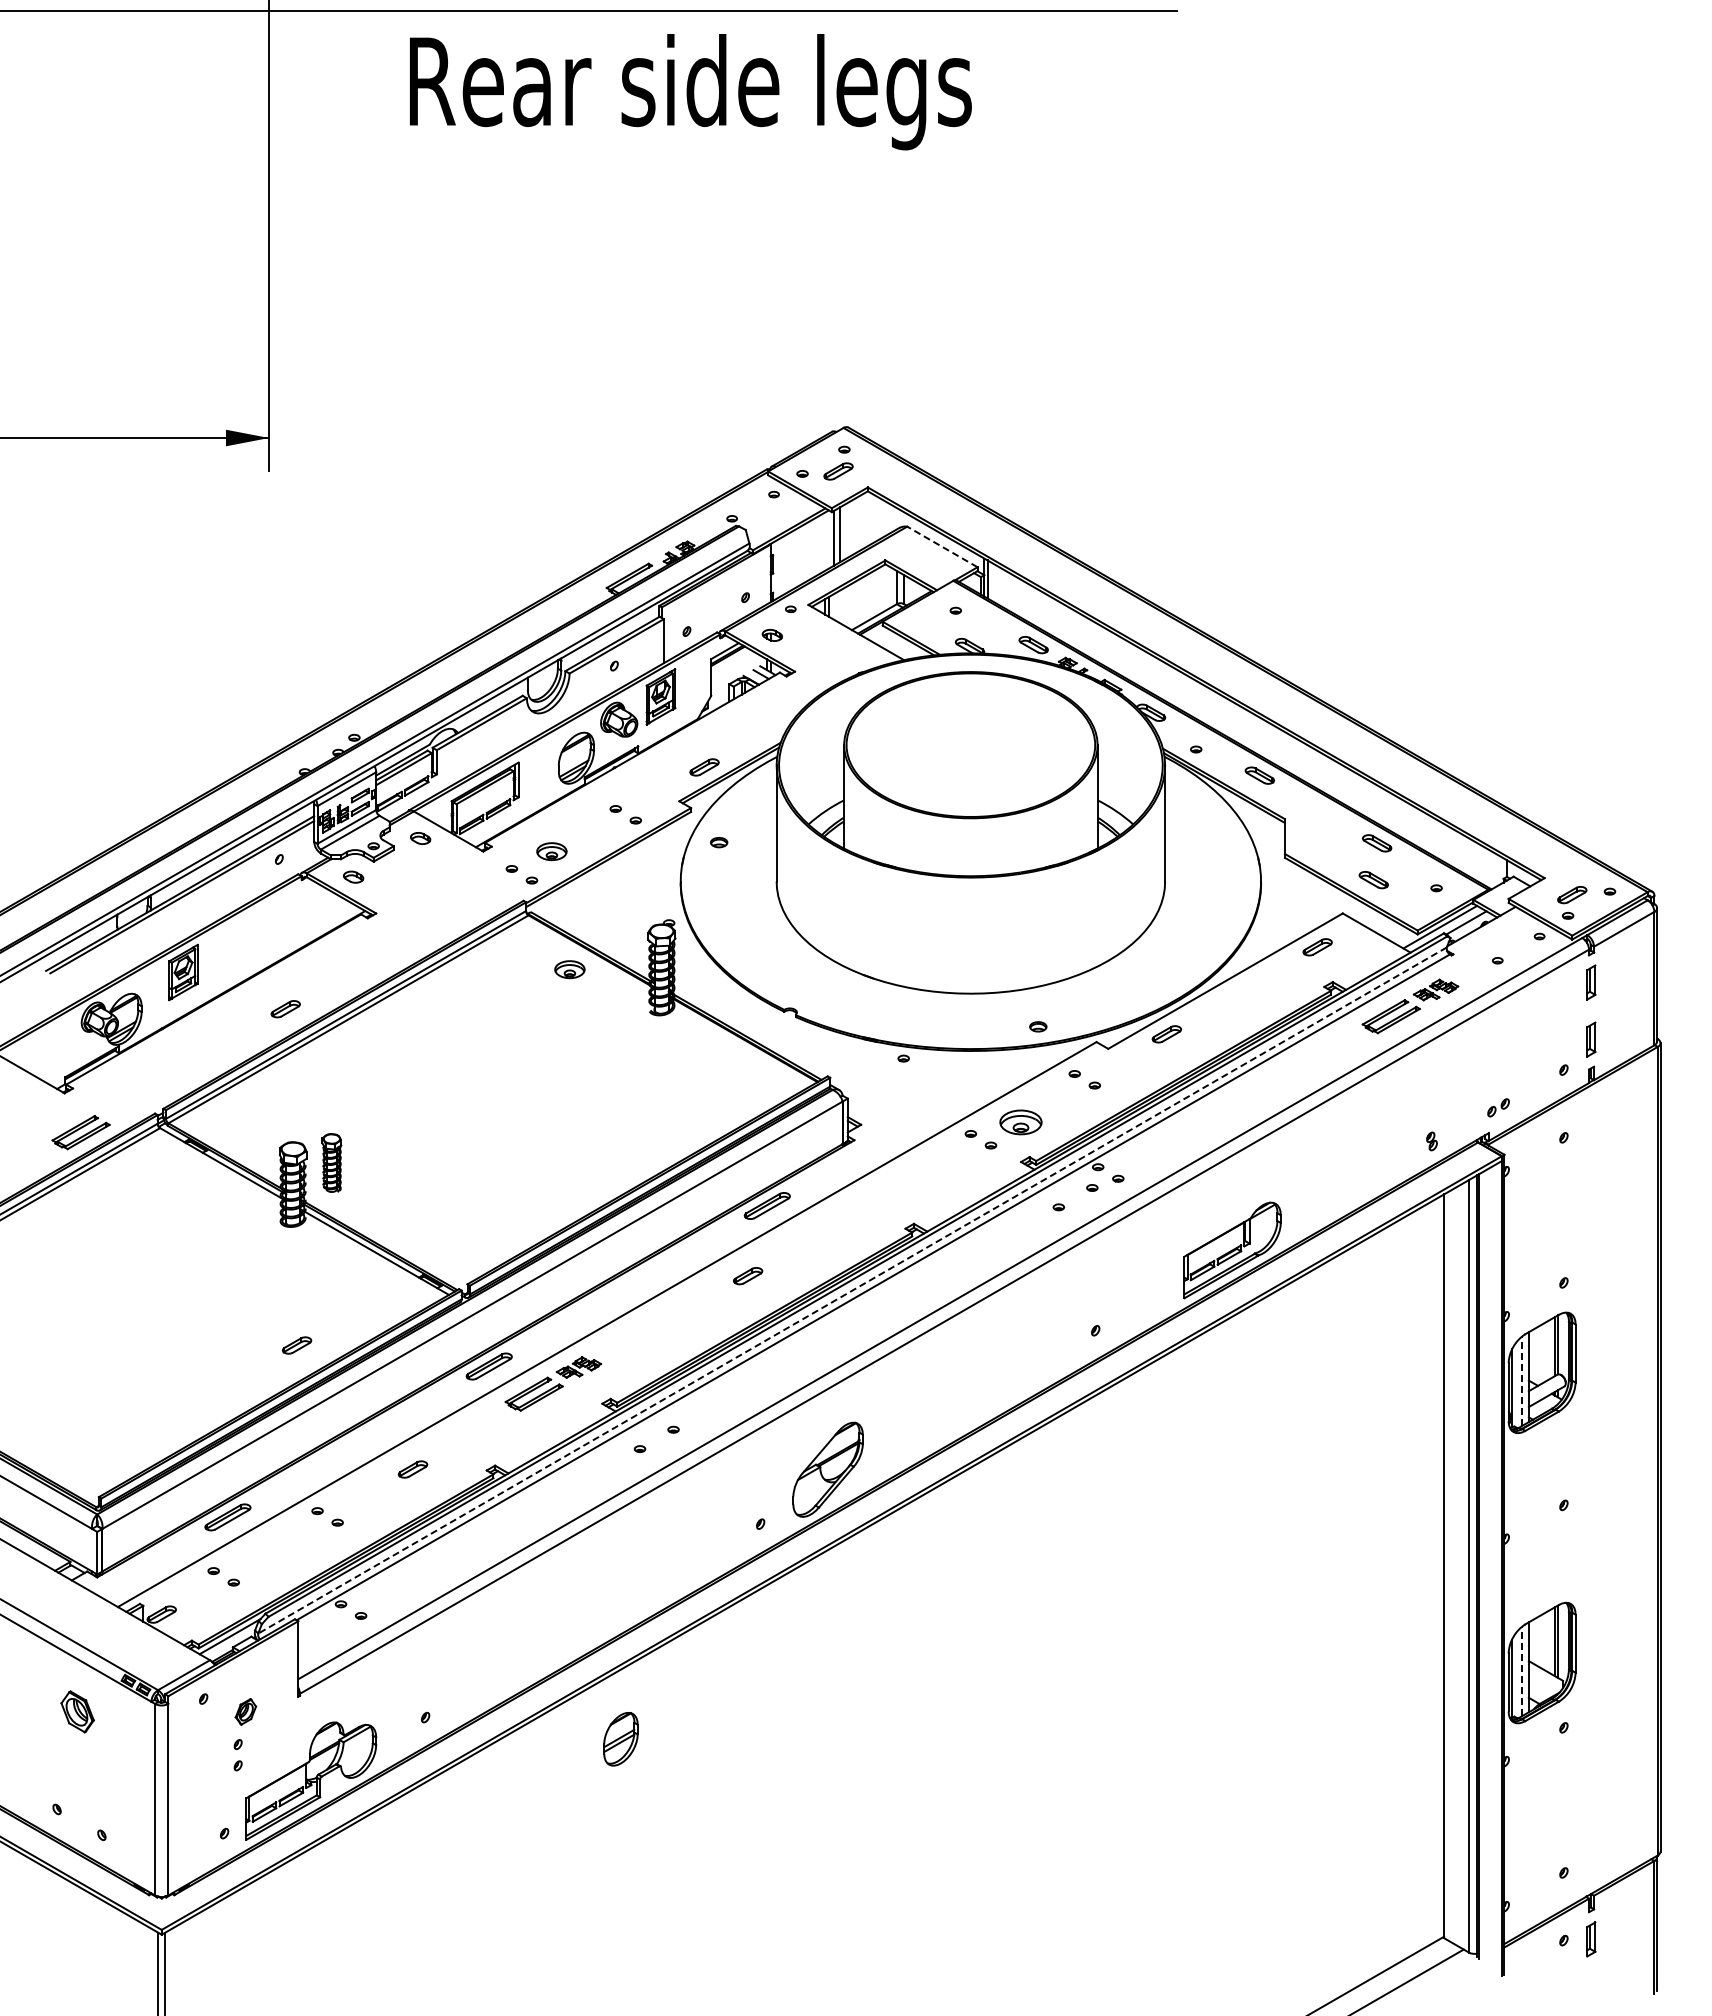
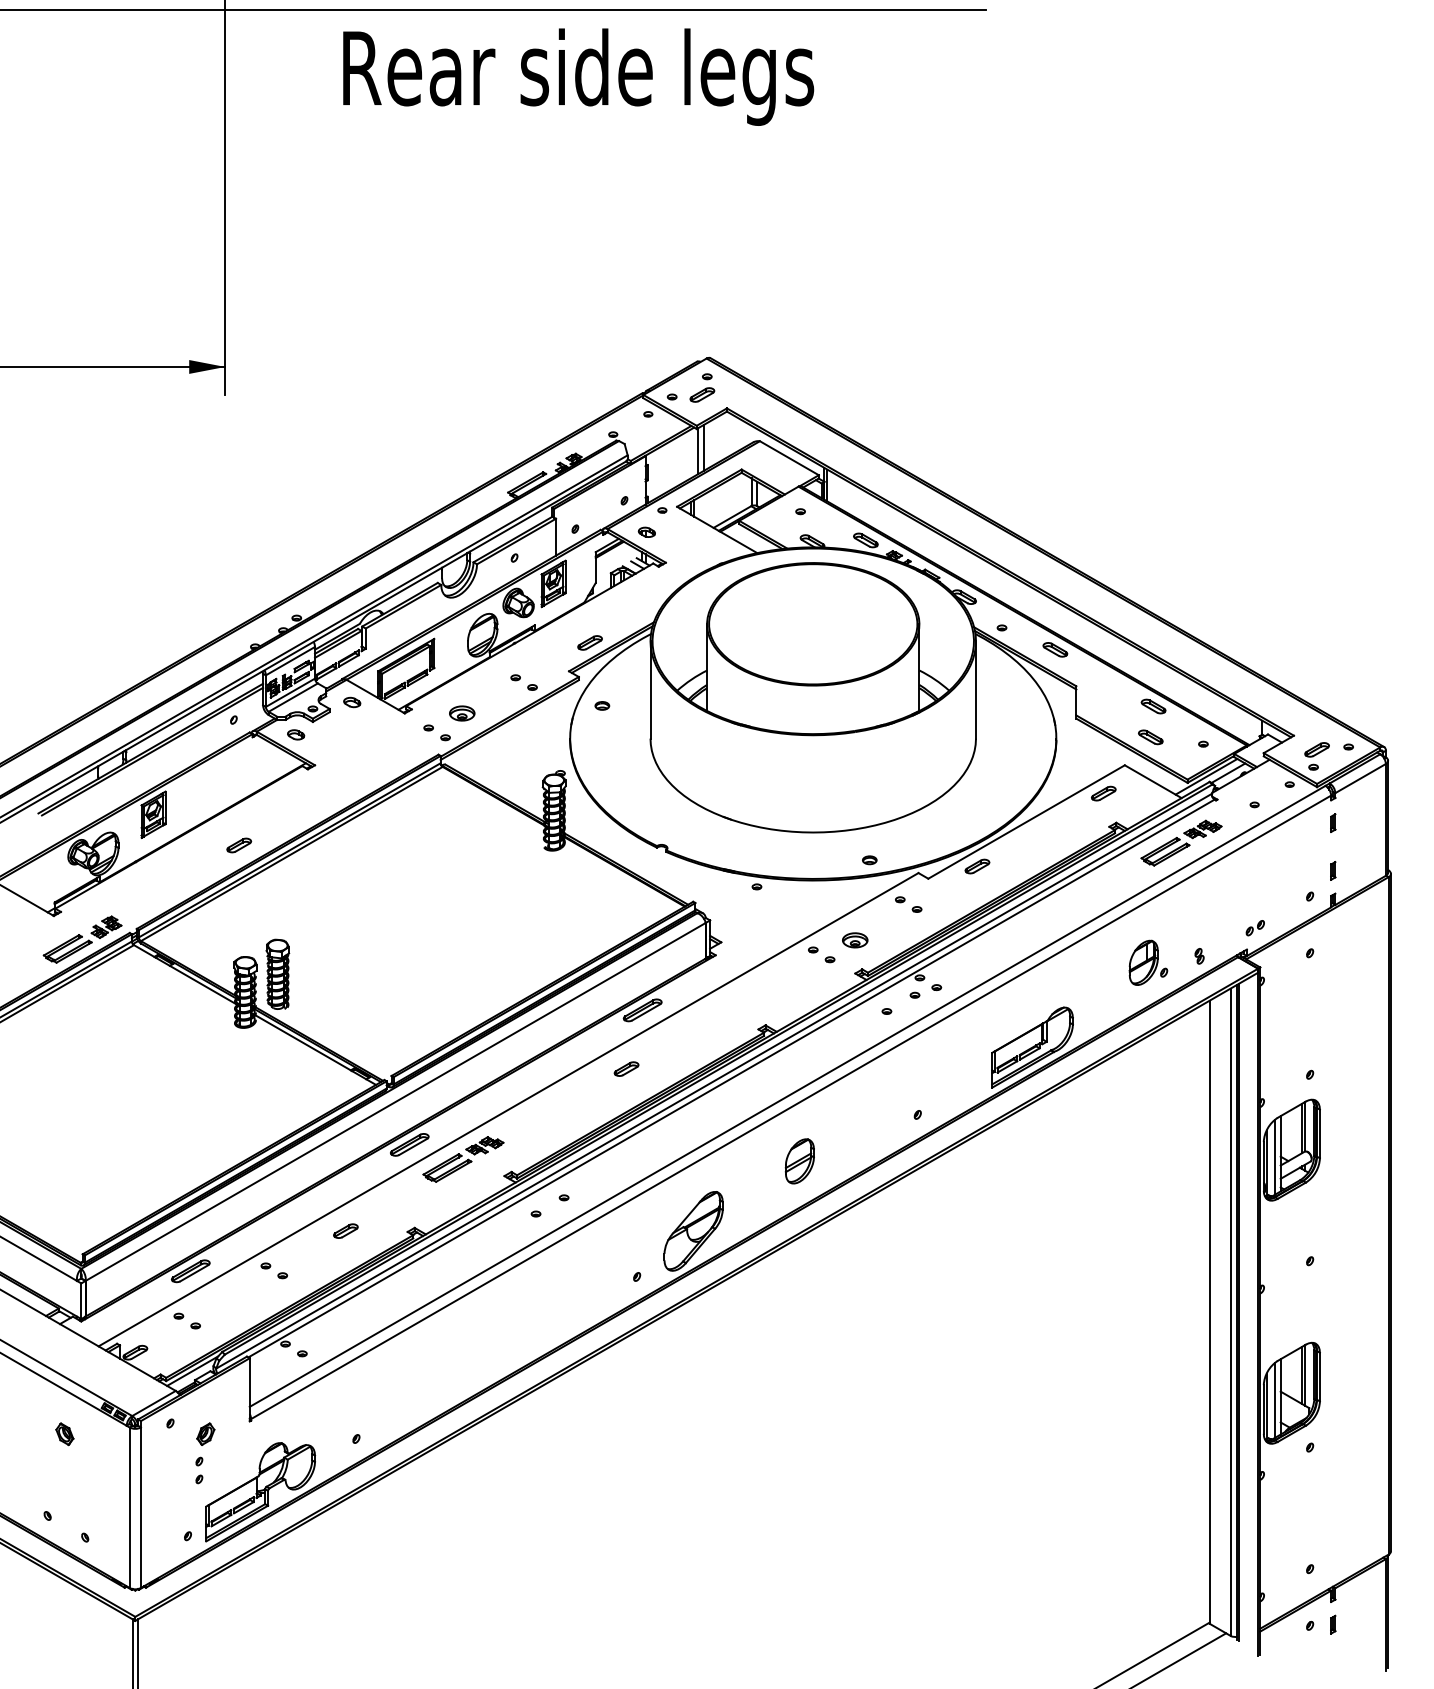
line: (942, 546) -> (789, 457), dashed -> solid
part: (569, 969) -> (476, 812), removed
part: (1591, 982) -> (1333, 823), size x0.62
part: (1591, 1039) -> (1333, 870), size x0.62
part: (127, 1106) -> (106, 927), added
part: (1020, 1122) -> (854, 940), size x0.71
part: (1370, 1149) -> (1148, 963), added
part: (331, 1162) -> (277, 973), size x1.43
line: (852, 1290) -> (714, 1081), dashed -> solid
part: (296, 1345) -> (248, 1127), removed
line: (1522, 1381) -> (1275, 1157), dashed -> solid
line: (1522, 1671) -> (1275, 1400), dashed -> solid
part: (77, 1711) -> (64, 1433), size x0.62
part: (620, 1738) -> (799, 1160), moved
part: (1591, 1938) -> (1333, 1624), size x0.62

